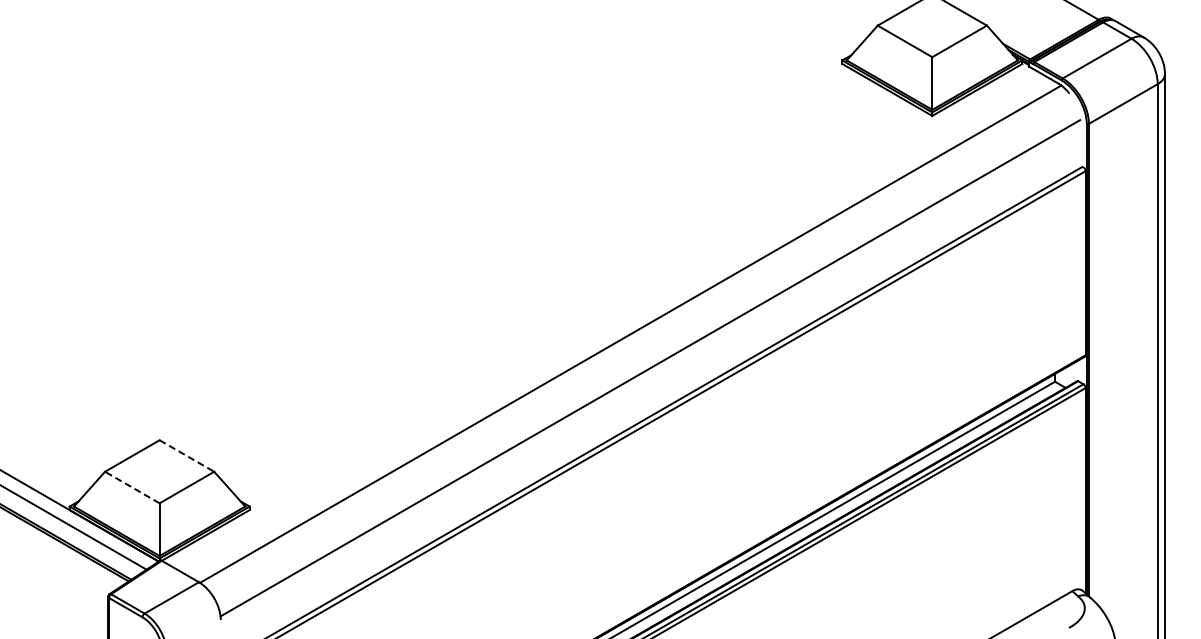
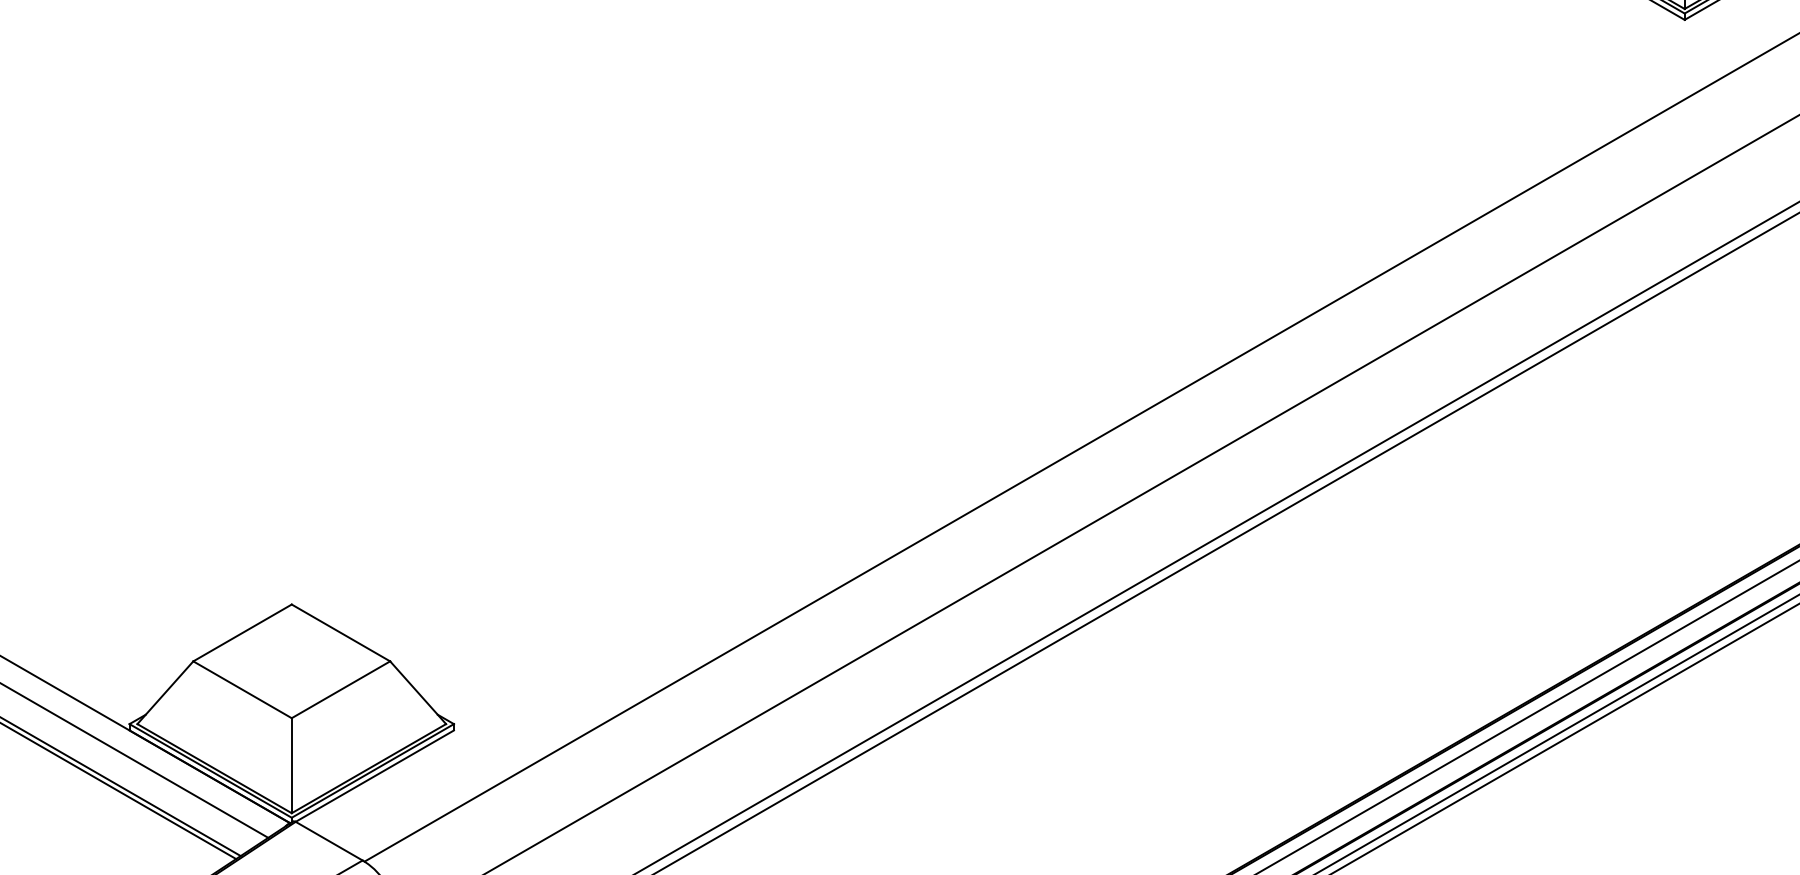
line: (186, 456) -> (340, 633), dashed -> solid
line: (132, 487) -> (242, 689), dashed -> solid

